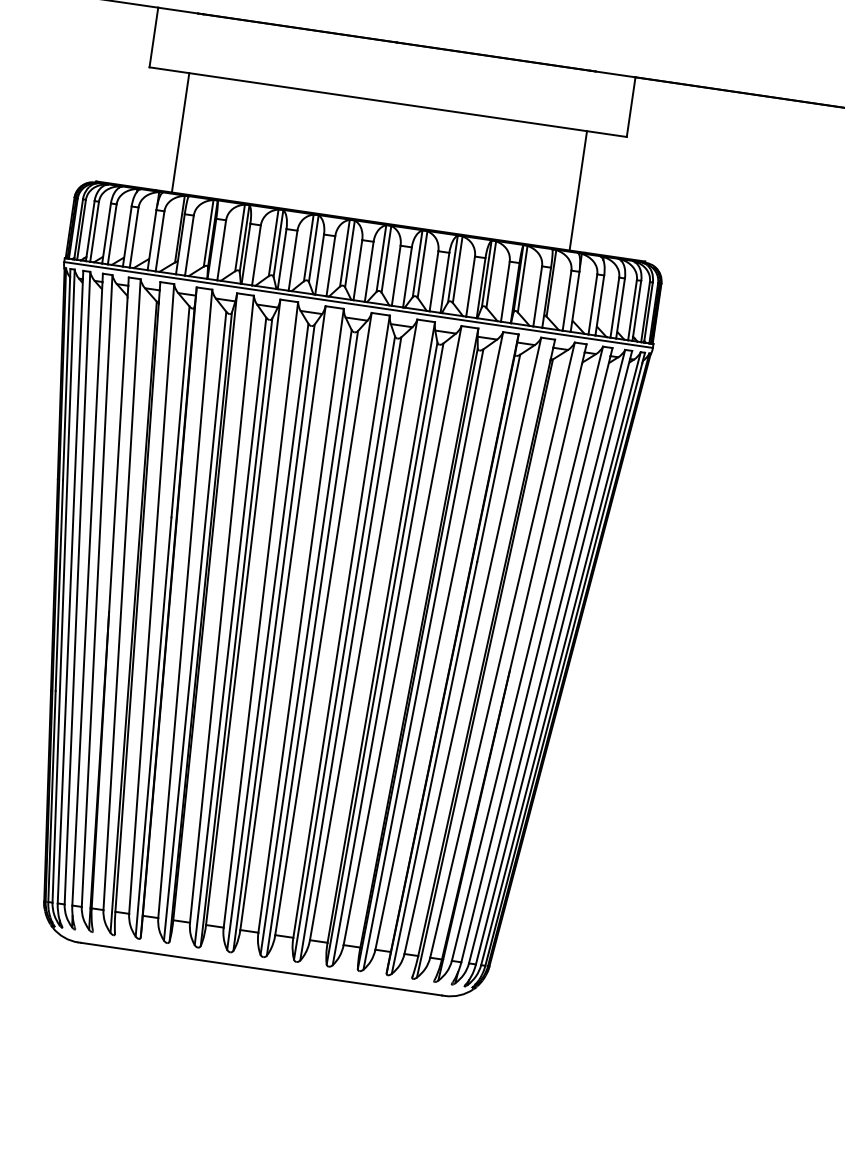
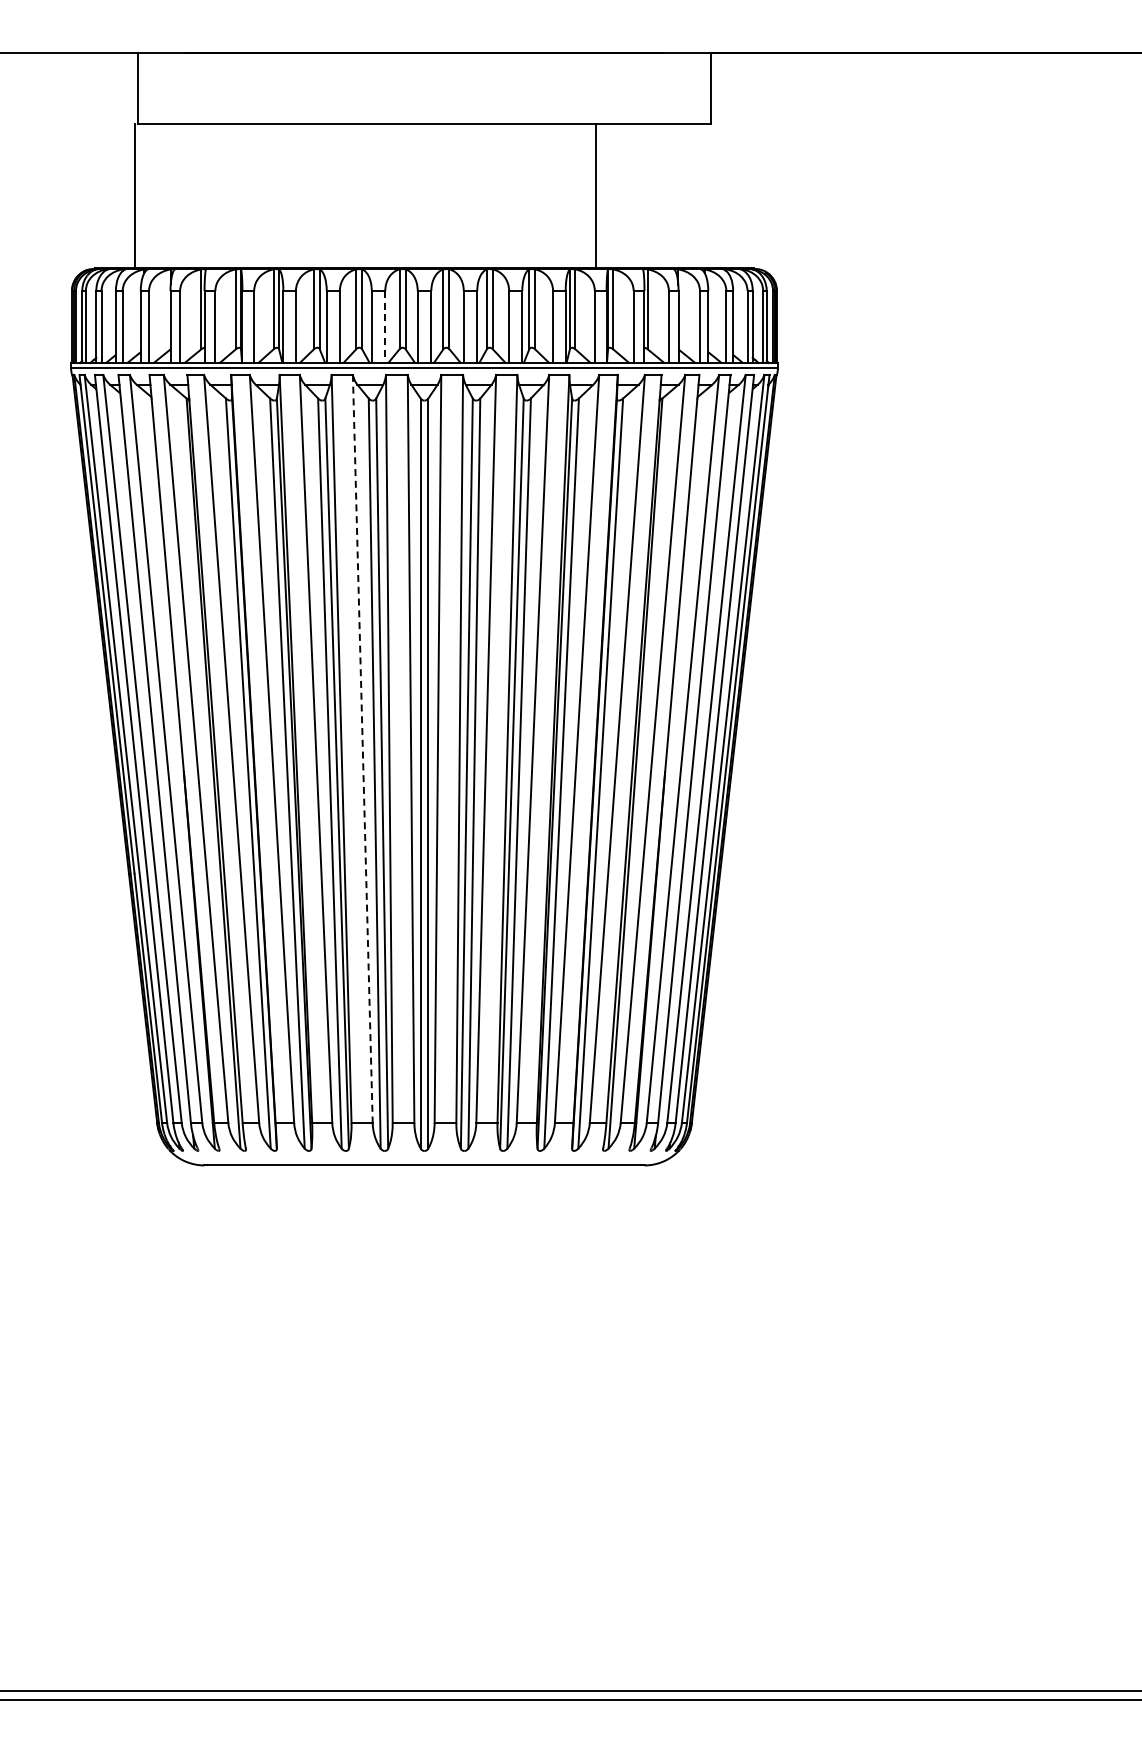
line: (180, 132) -> (134, 195), moved
line: (578, 190) -> (596, 195), moved
line: (330, 266) -> (385, 327), solid -> dashed
line: (260, 615) -> (362, 749), solid -> dashed

